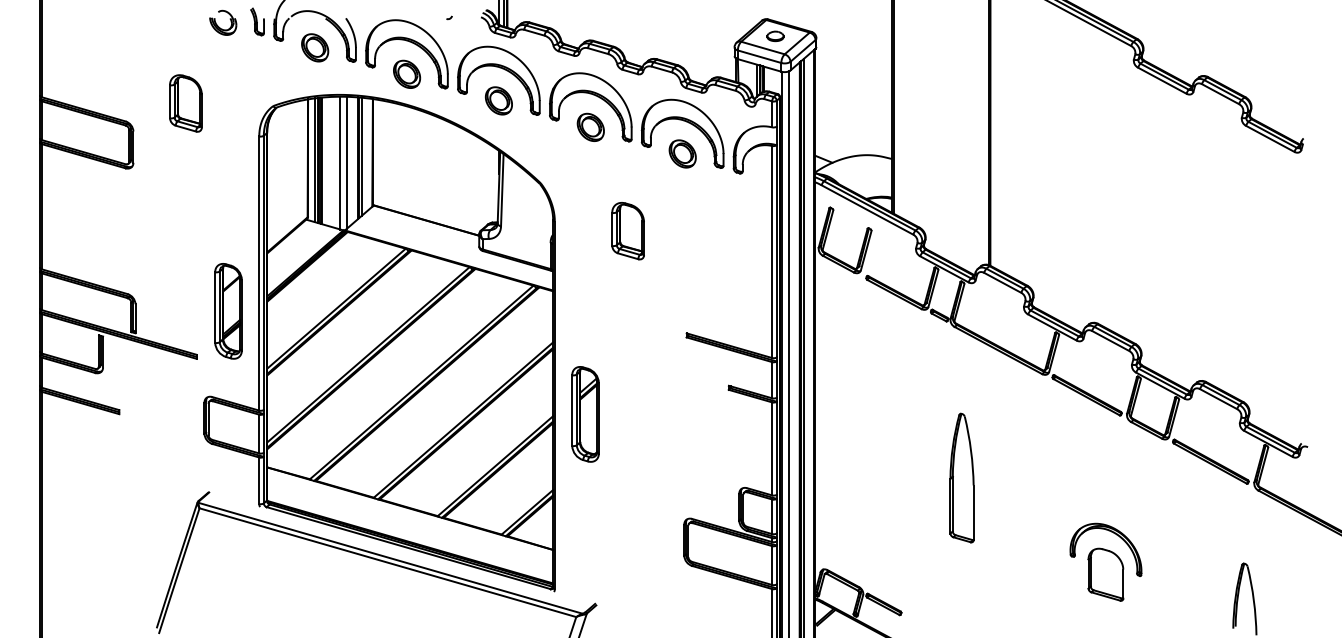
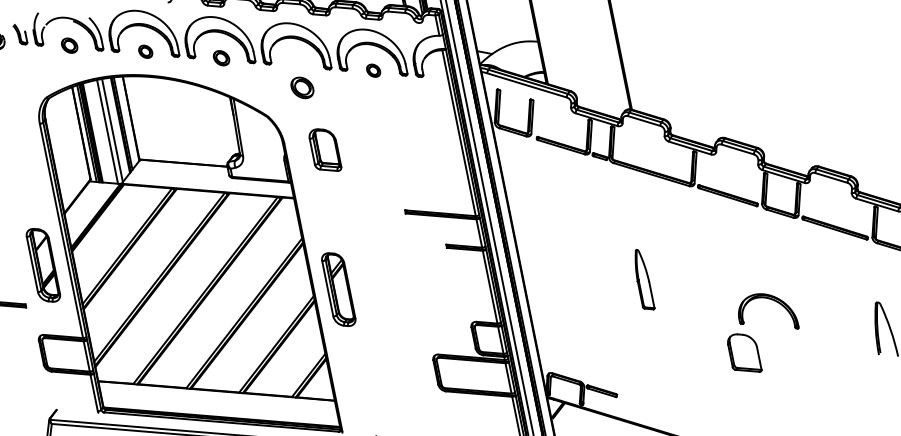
part: (315, 47) -> (69, 45), size x0.7
part: (407, 73) -> (145, 51), size x0.6
part: (498, 100) -> (221, 57), size x0.7
part: (590, 126) -> (301, 87), moved
part: (682, 153) -> (373, 70), size x0.6
part: (627, 231) -> (324, 151), moved
part: (961, 477) -> (642, 279), size x0.6
part: (1105, 574) -> (743, 353), moved

